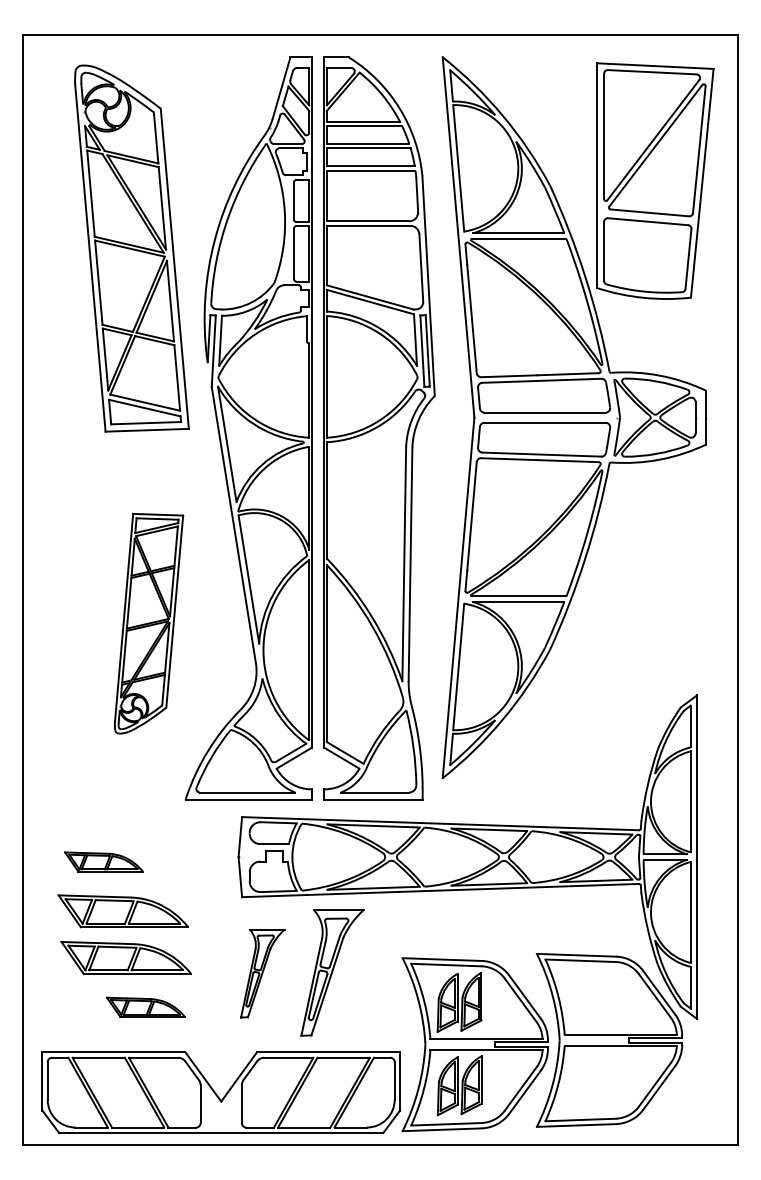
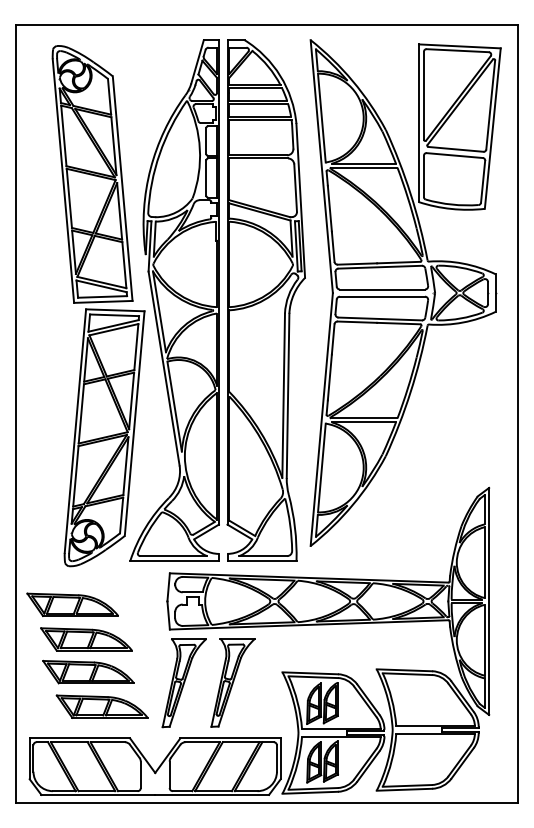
part: (148, 623) -> (104, 437), size x1.67
part: (103, 861) -> (72, 604), size x1.67
part: (262, 973) -> (184, 683), size x1.43
part: (145, 1007) -> (102, 706), size x1.67

